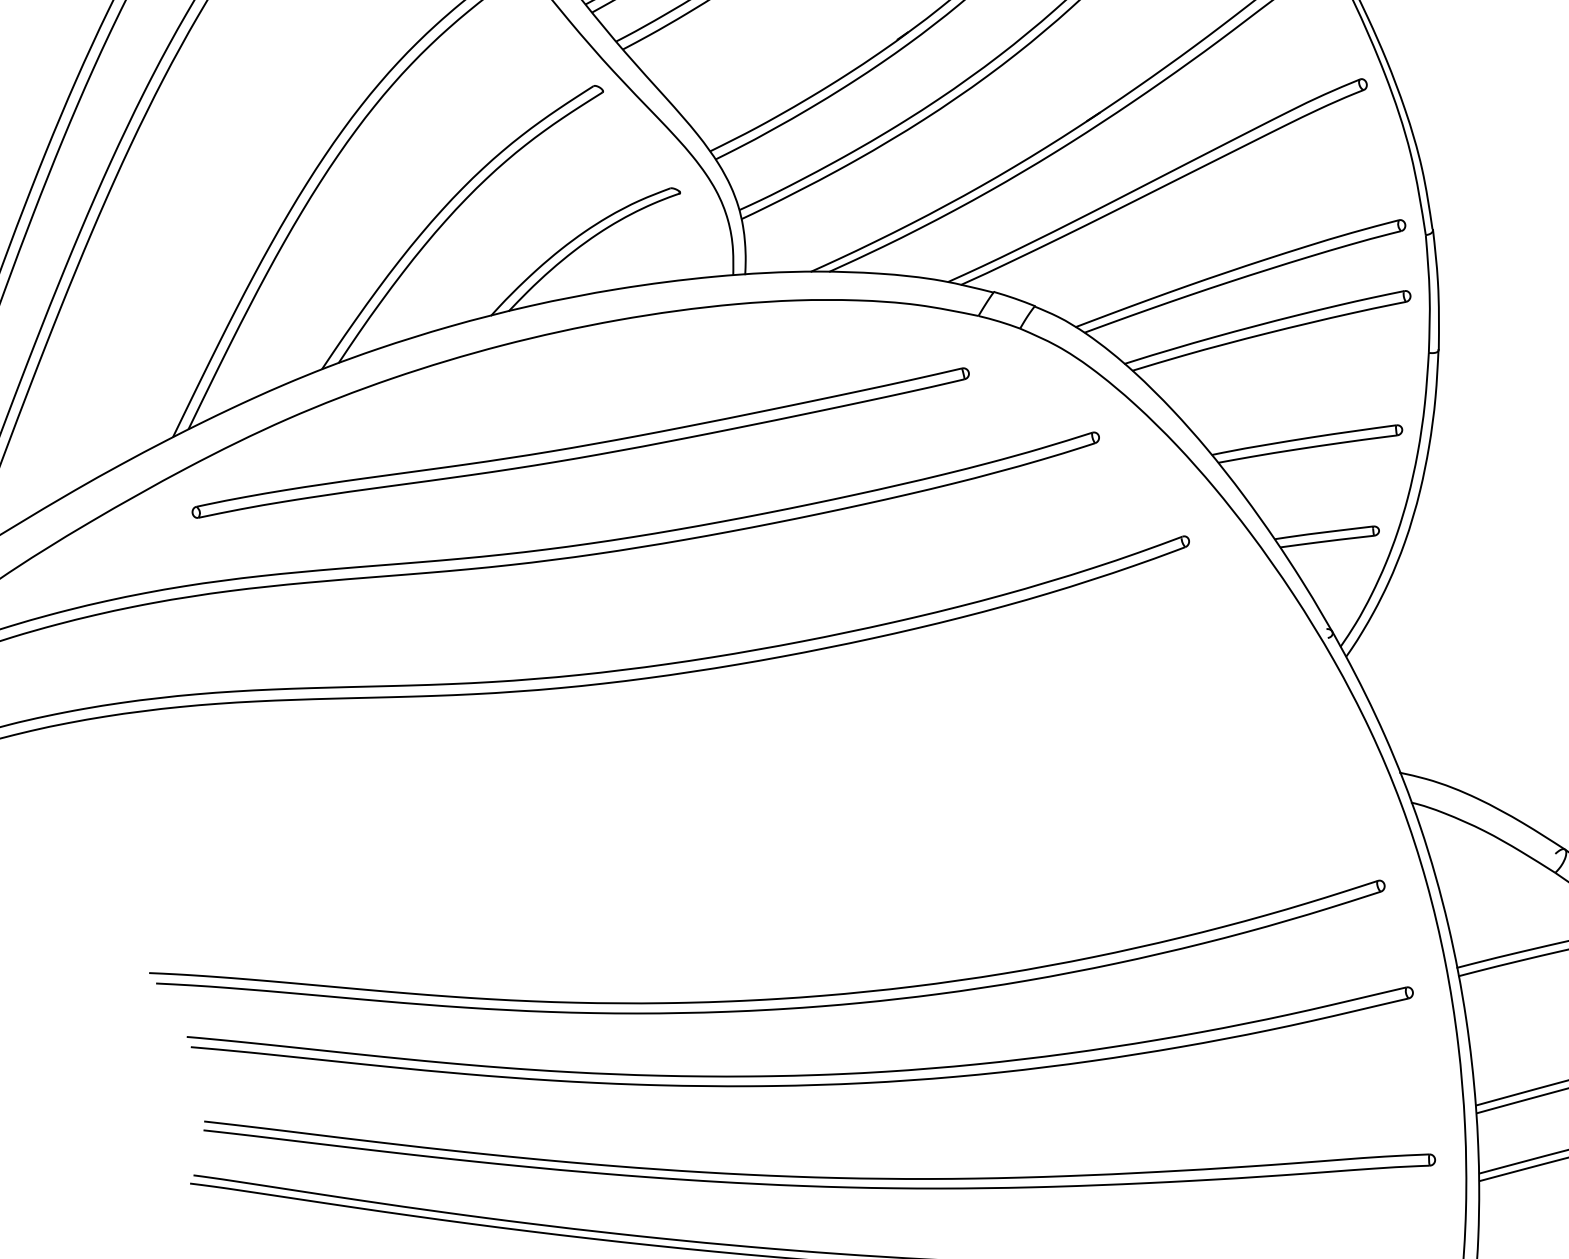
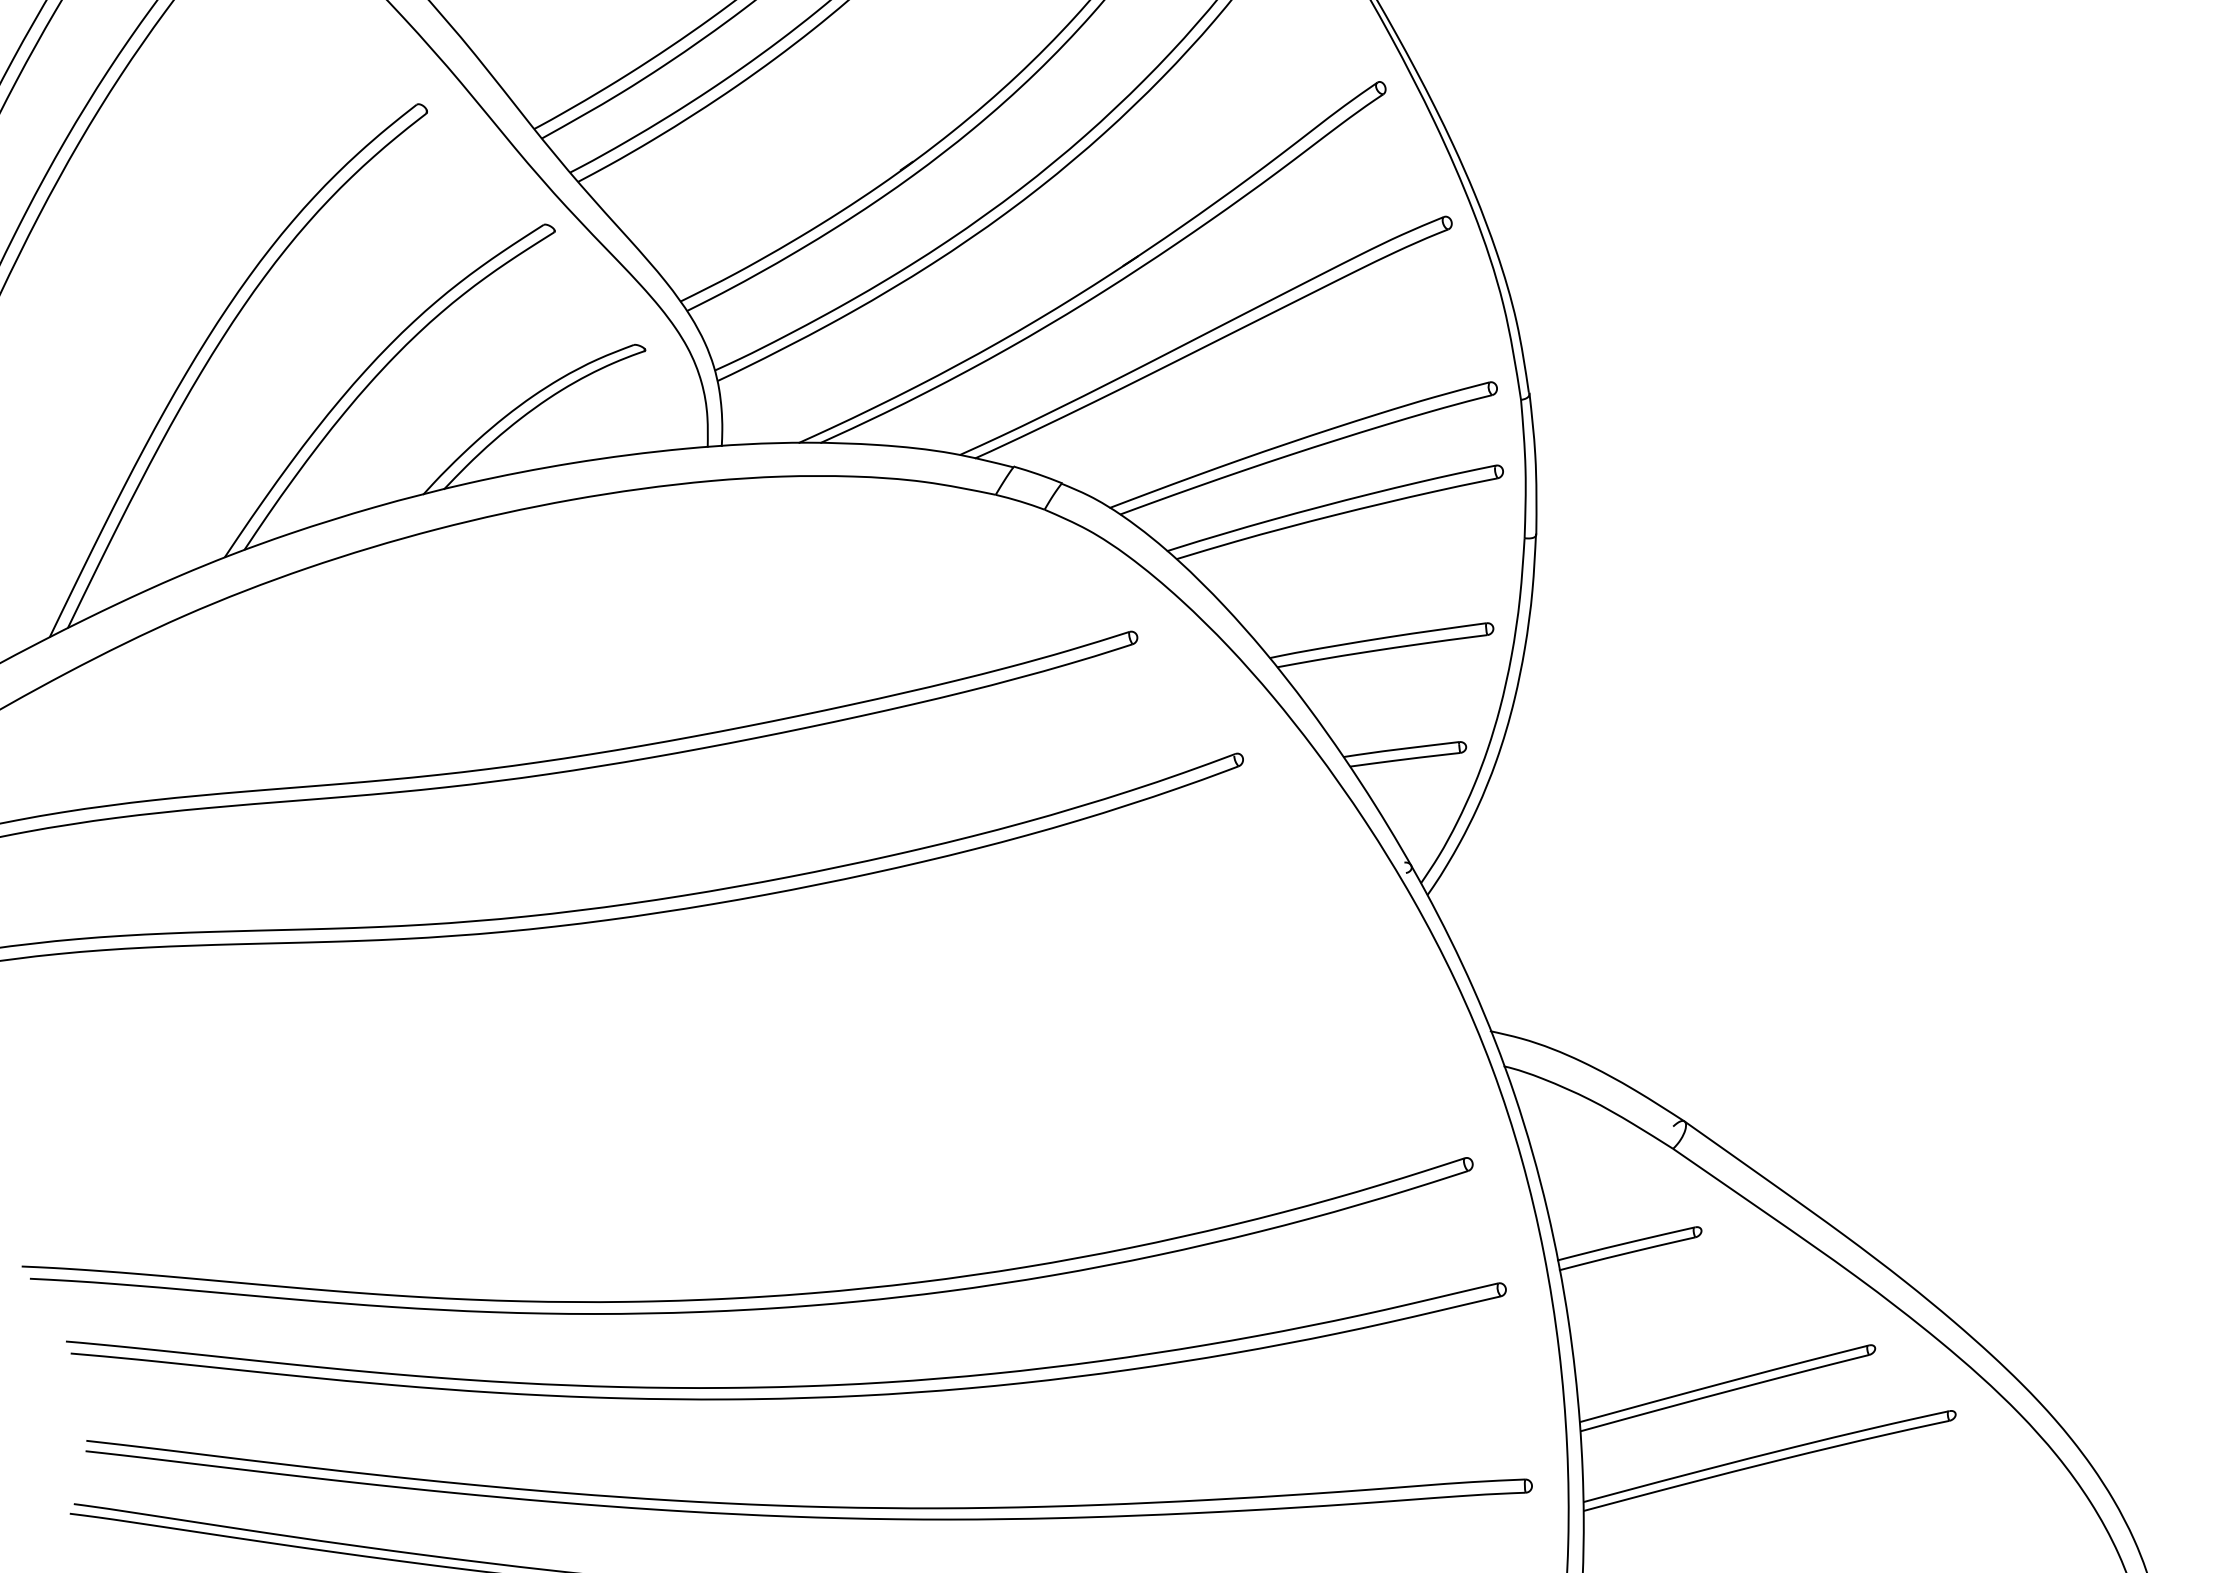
part: (580, 442) -> (528, 643), removed

